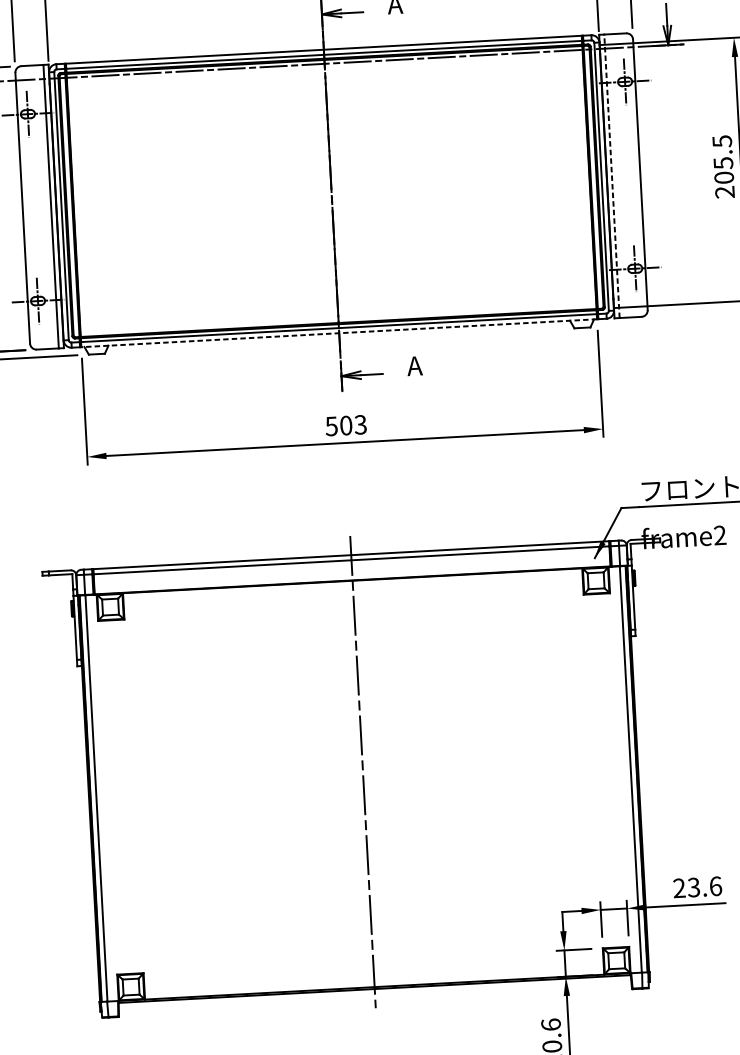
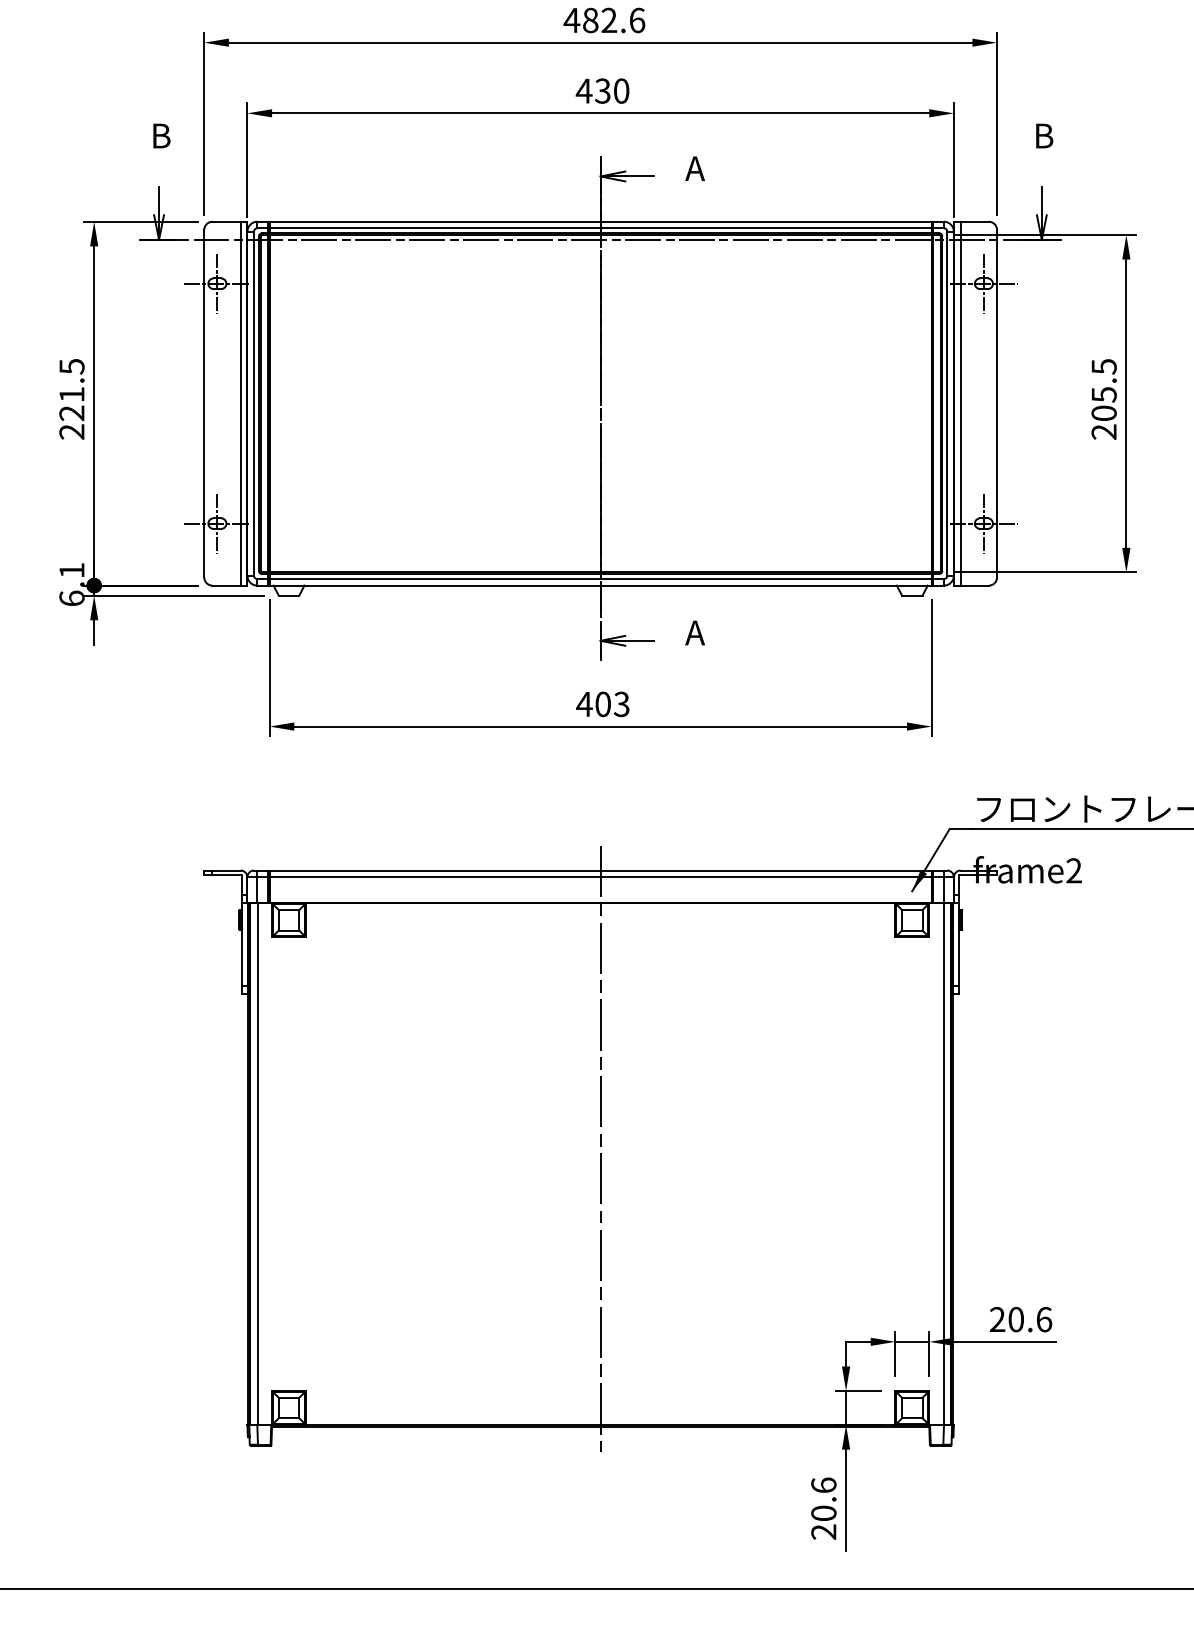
line: (611, 176) -> (960, 403), dashed -> solid
line: (339, 333) -> (600, 585), dashed -> solid
text: (331, 426) -> (584, 704), 503 -> 403
text: (693, 887) -> (1015, 1319), 23.6 -> 20.6

